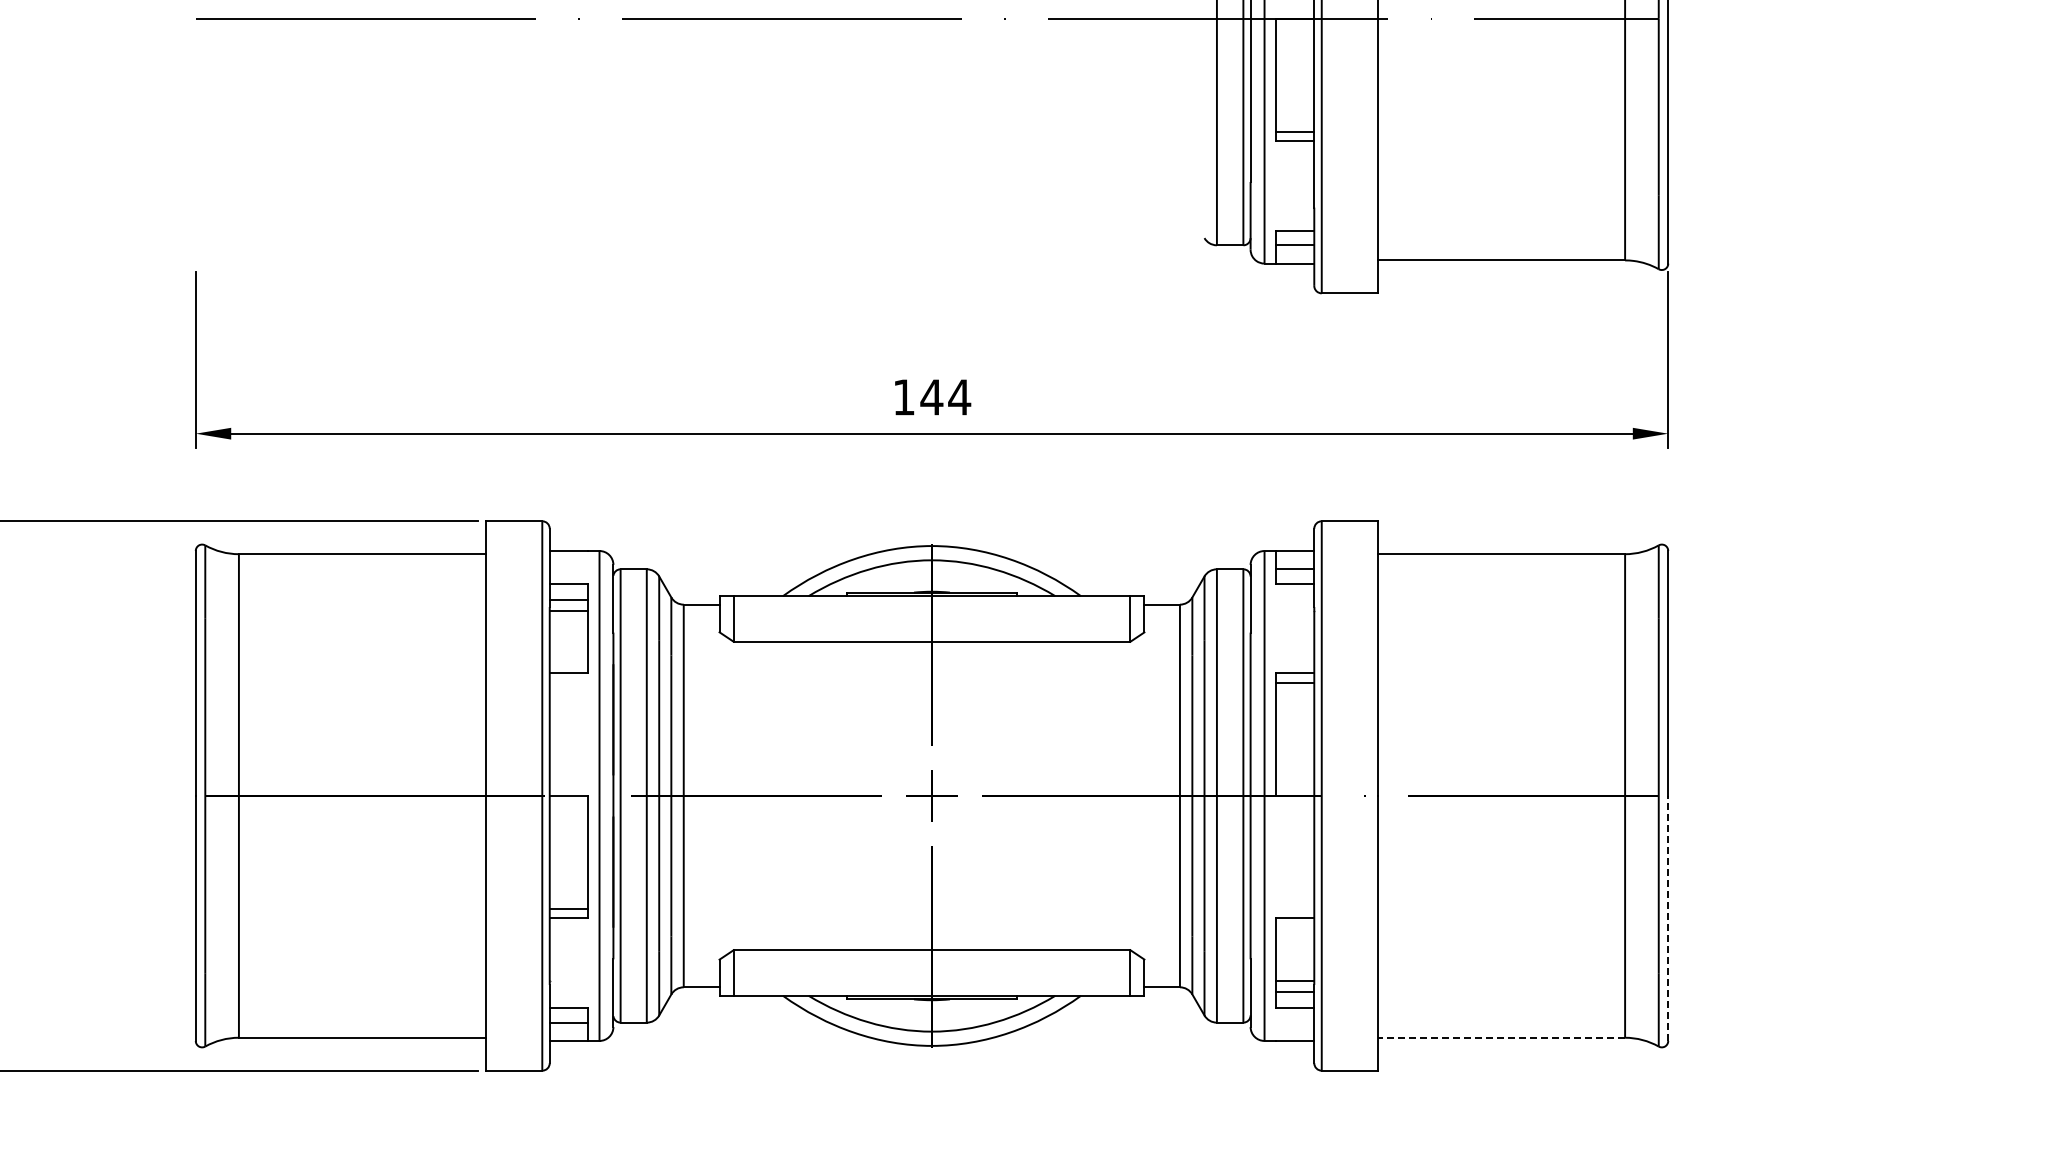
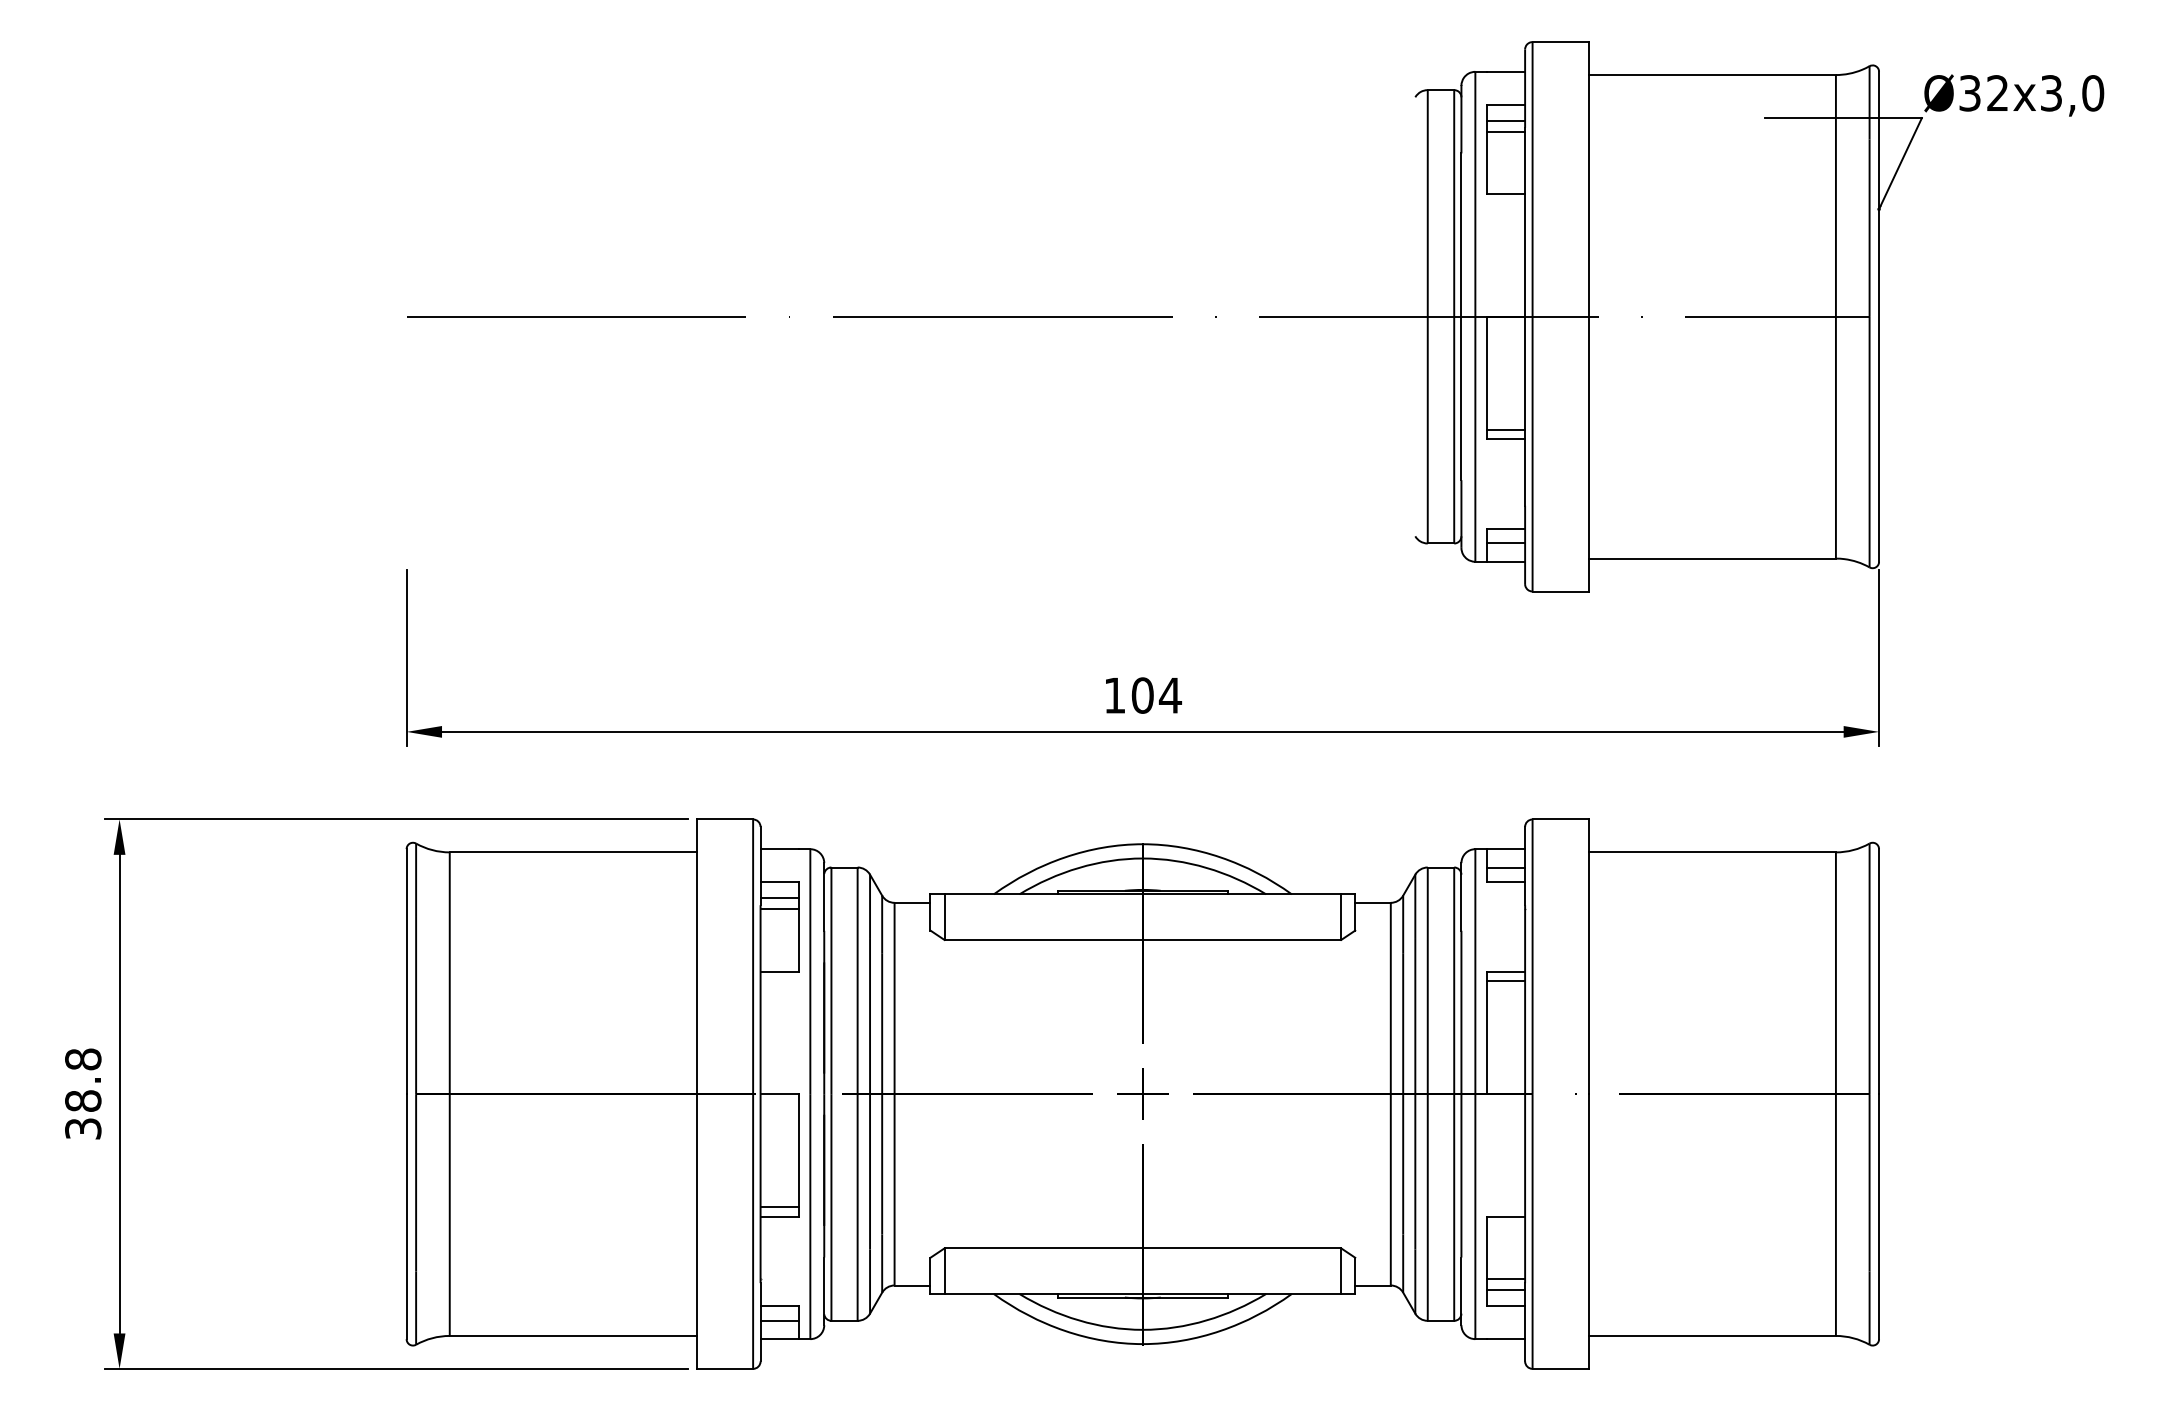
text: (931, 397) -> (1142, 695), 144 -> 104
line: (1668, 918) -> (1879, 1216), dashed -> solid
line: (1501, 1037) -> (1712, 1335), dashed -> solid

